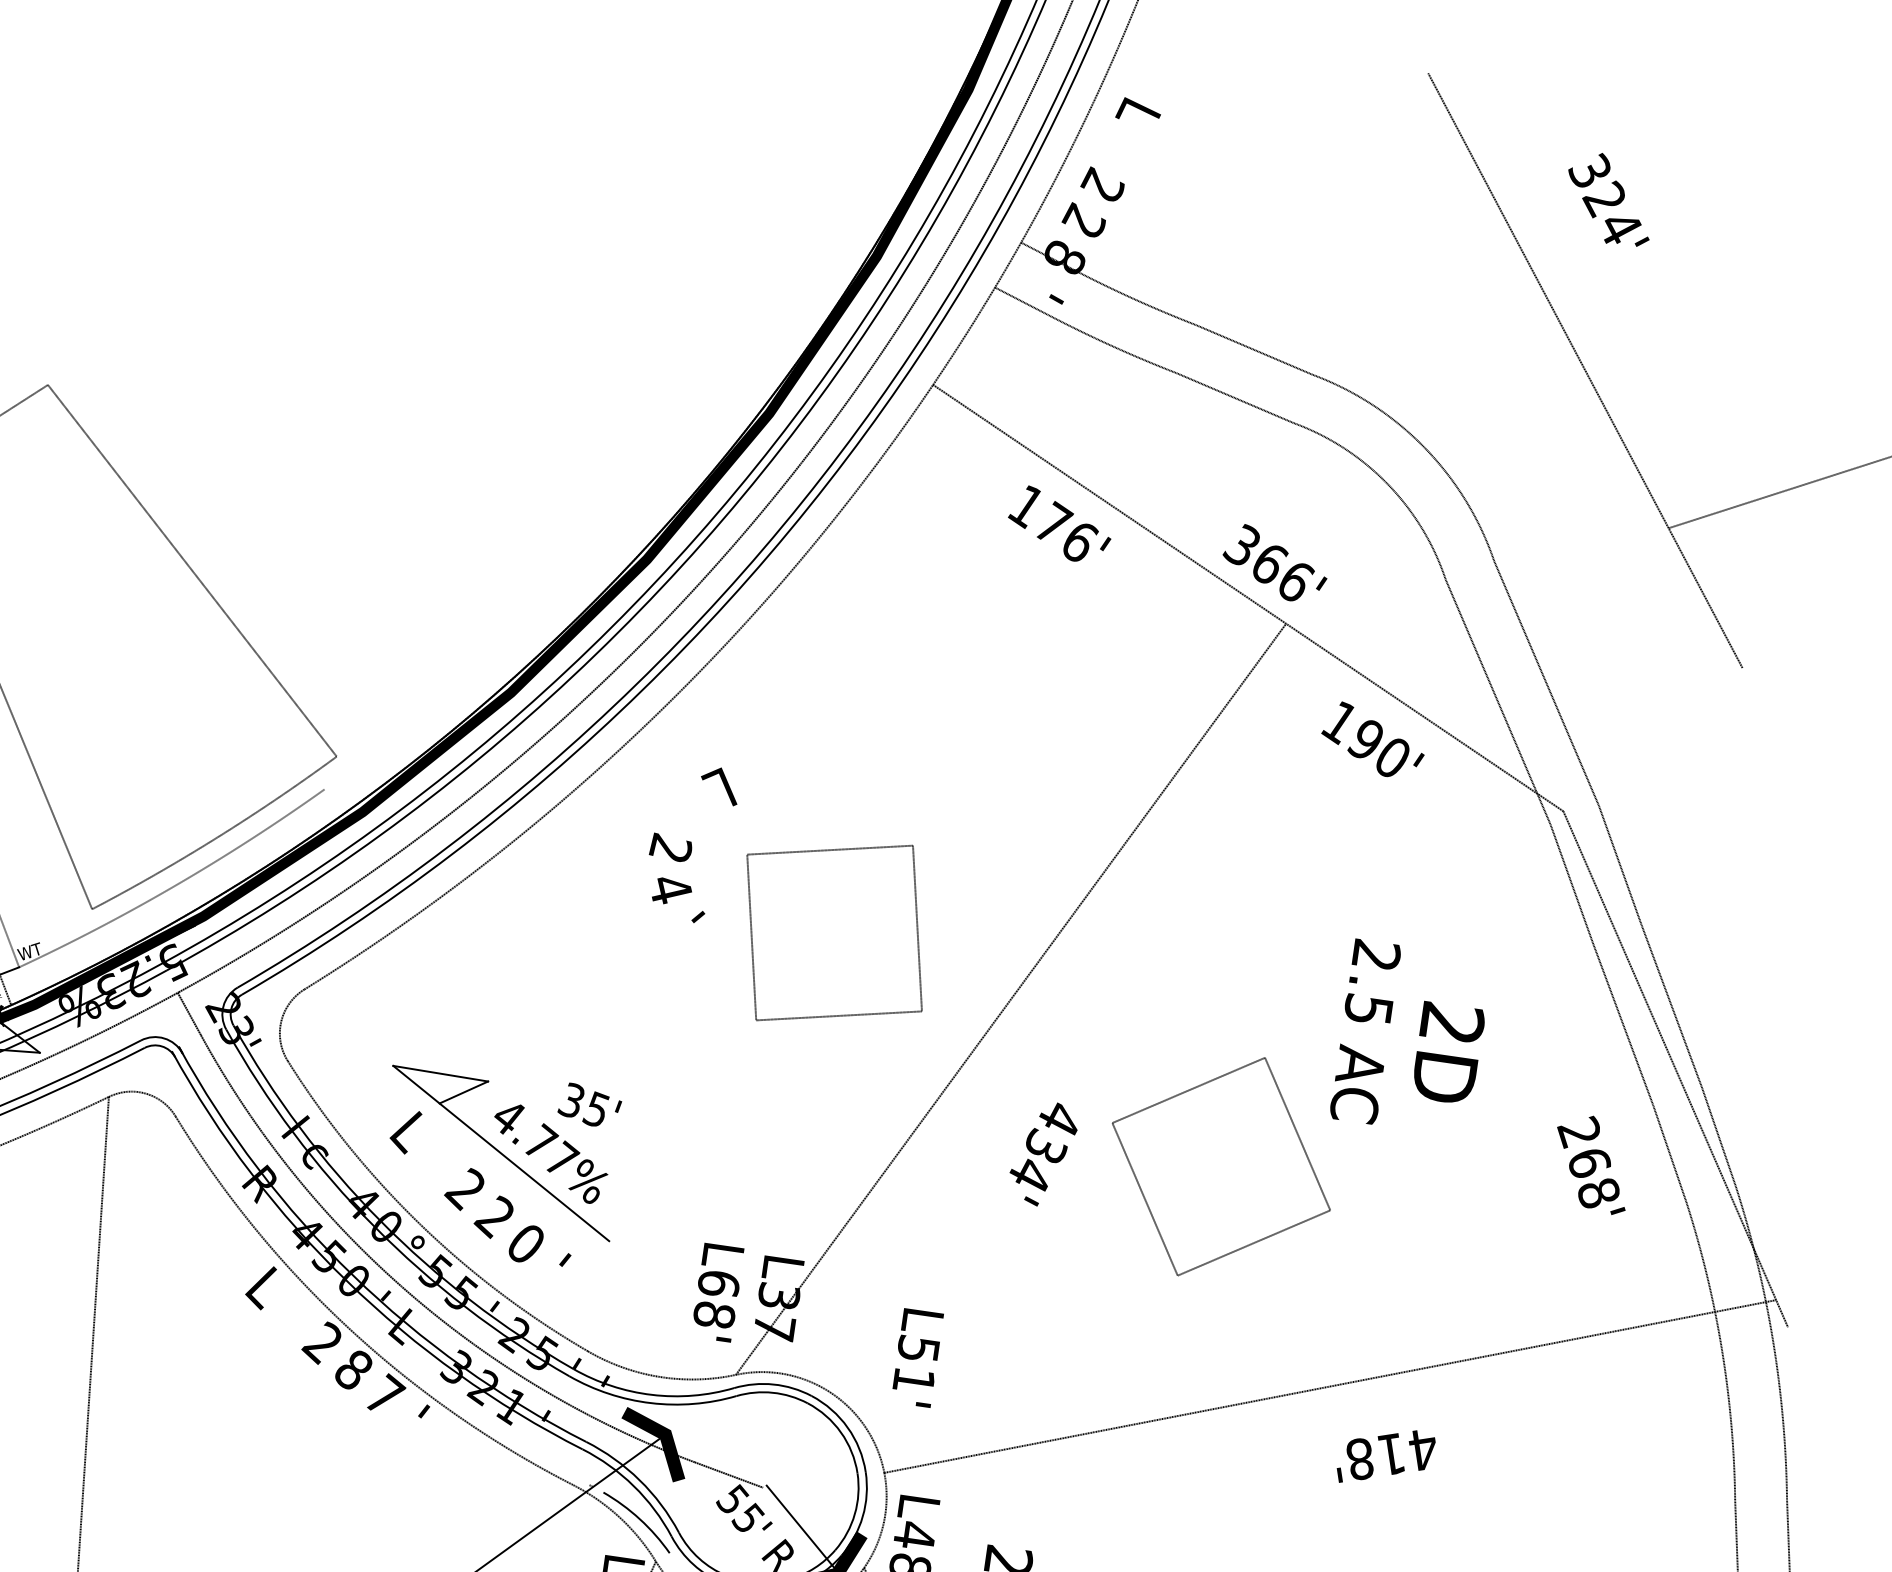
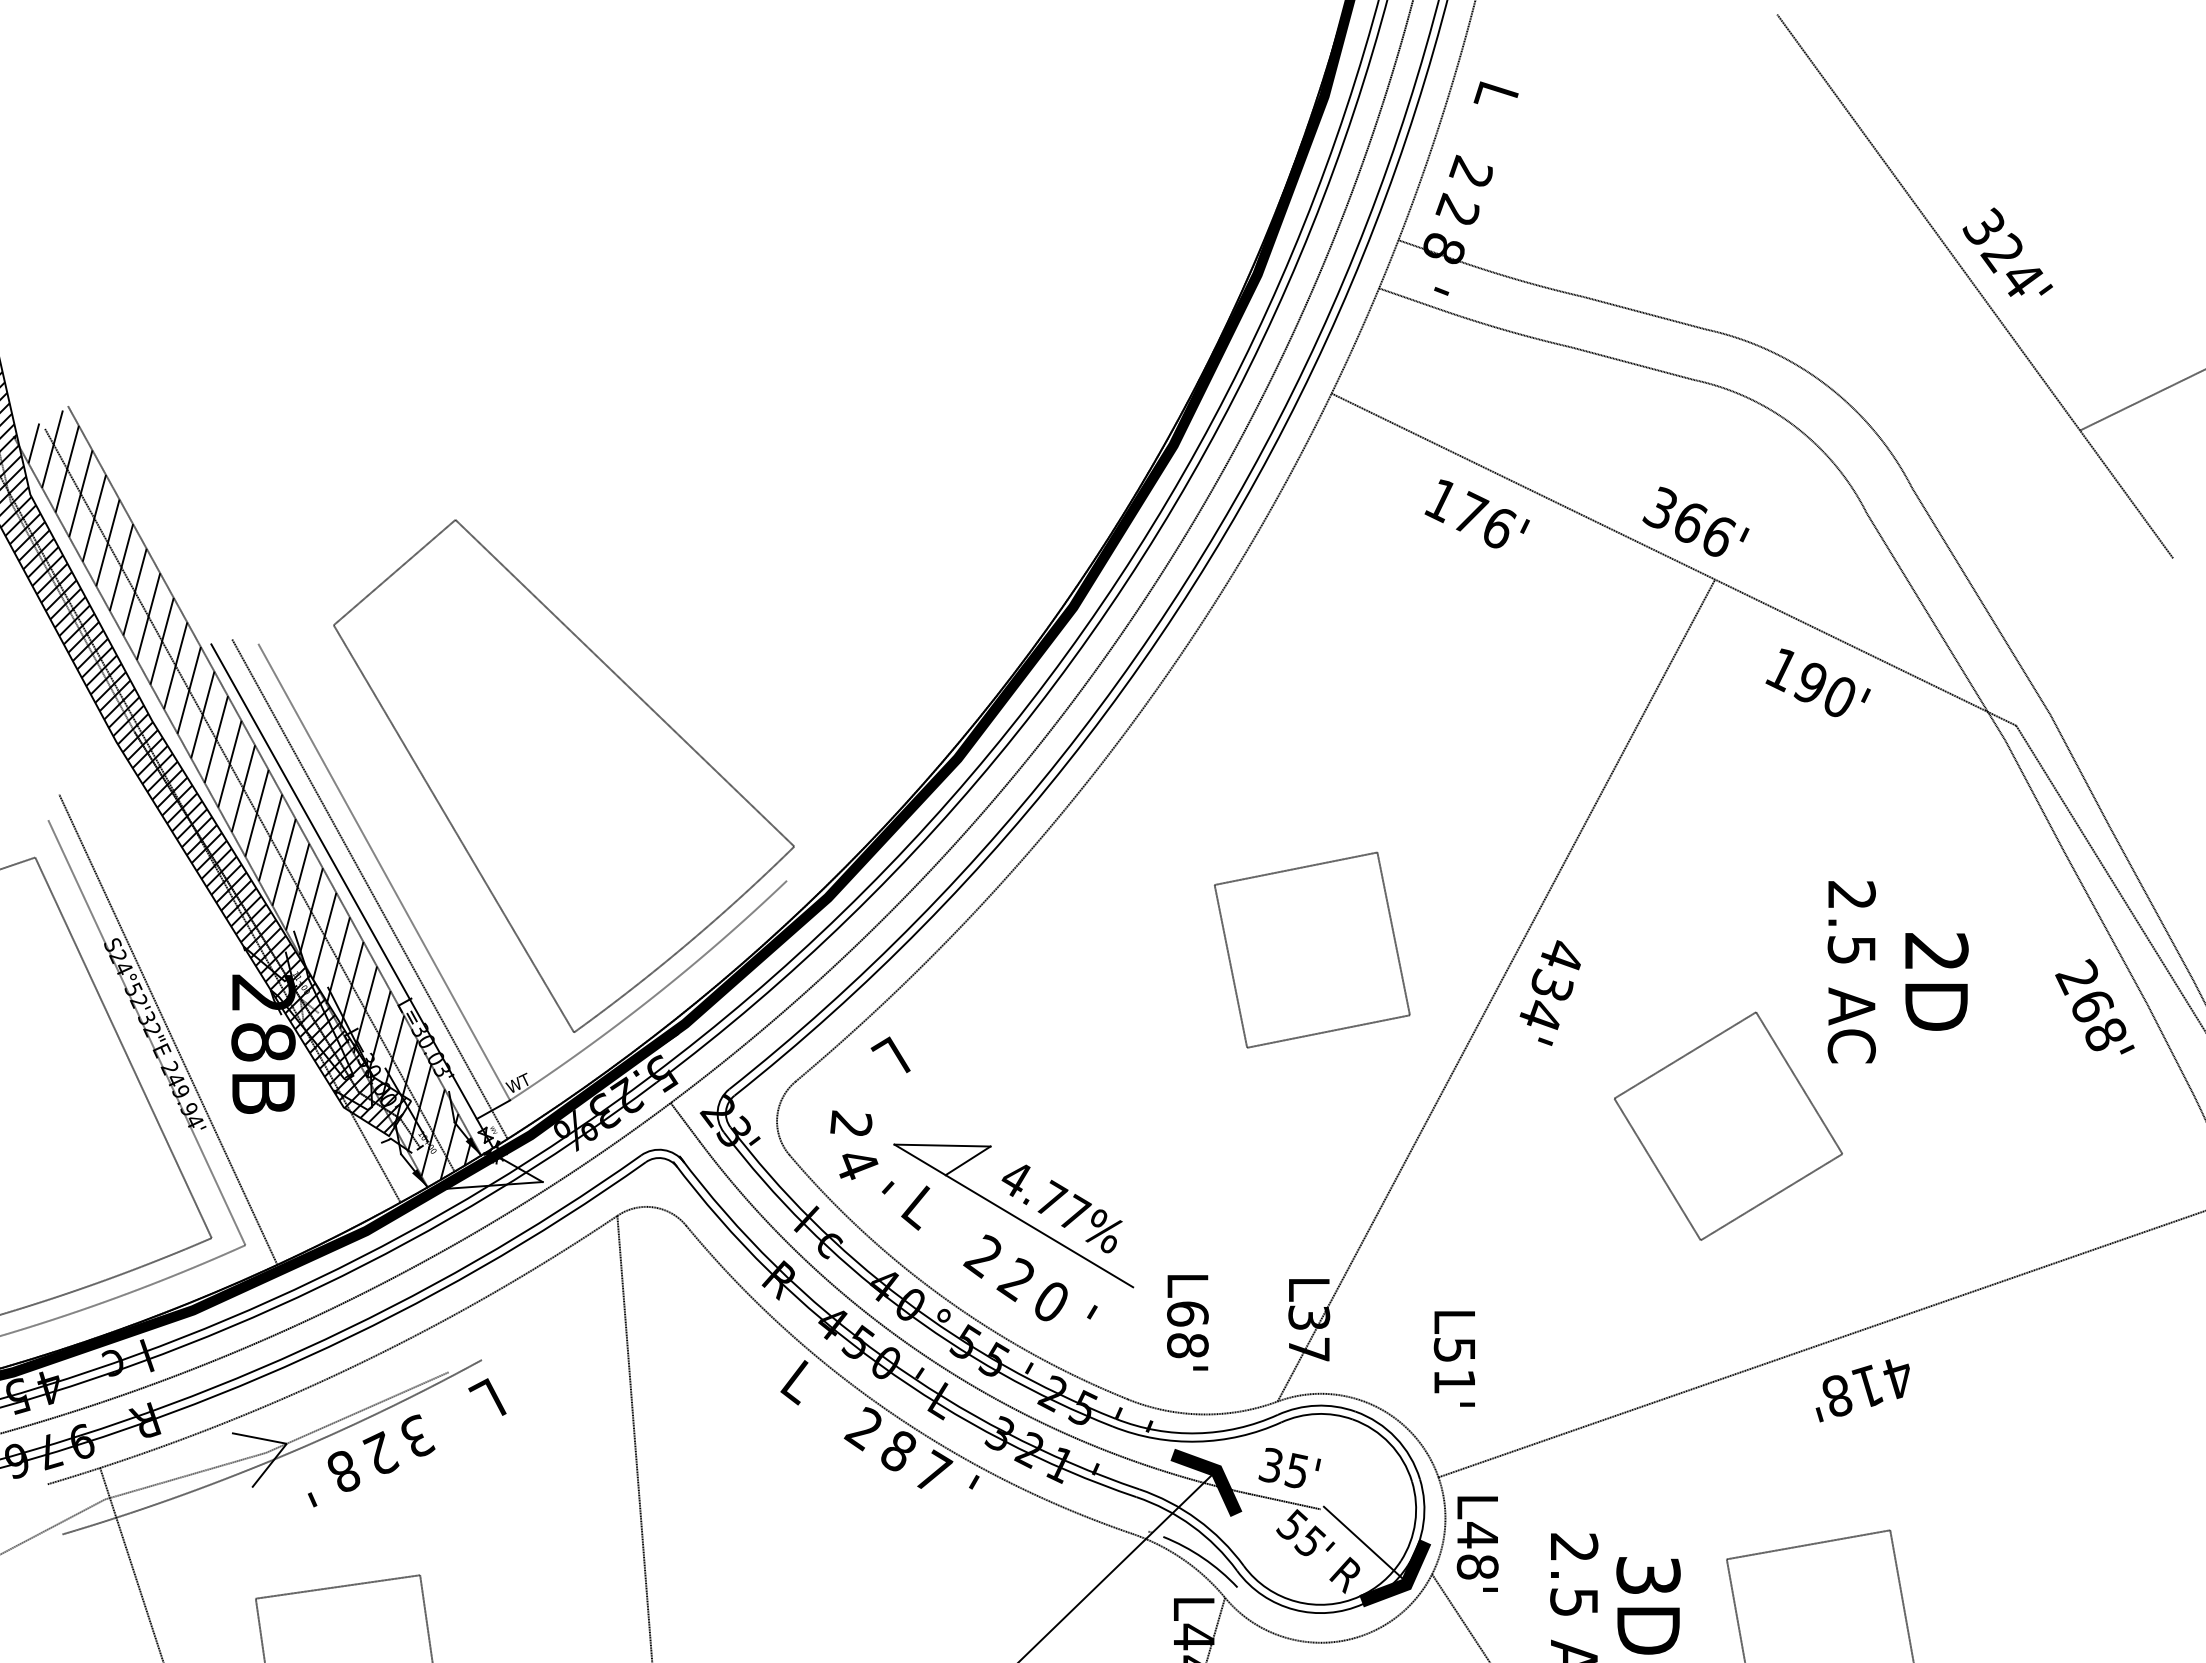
text: (1609, 198) -> (2007, 251), moved
text: (691, 842) -> (870, 1115), moved
text: (589, 1106) -> (1289, 1468), moved
text: (1042, 1153) -> (1549, 992), moved
text: (1591, 1163) -> (2094, 1006), moved
text: (717, 1292) -> (1187, 1322), moved
text: (1385, 1457) -> (1862, 1390), moved

